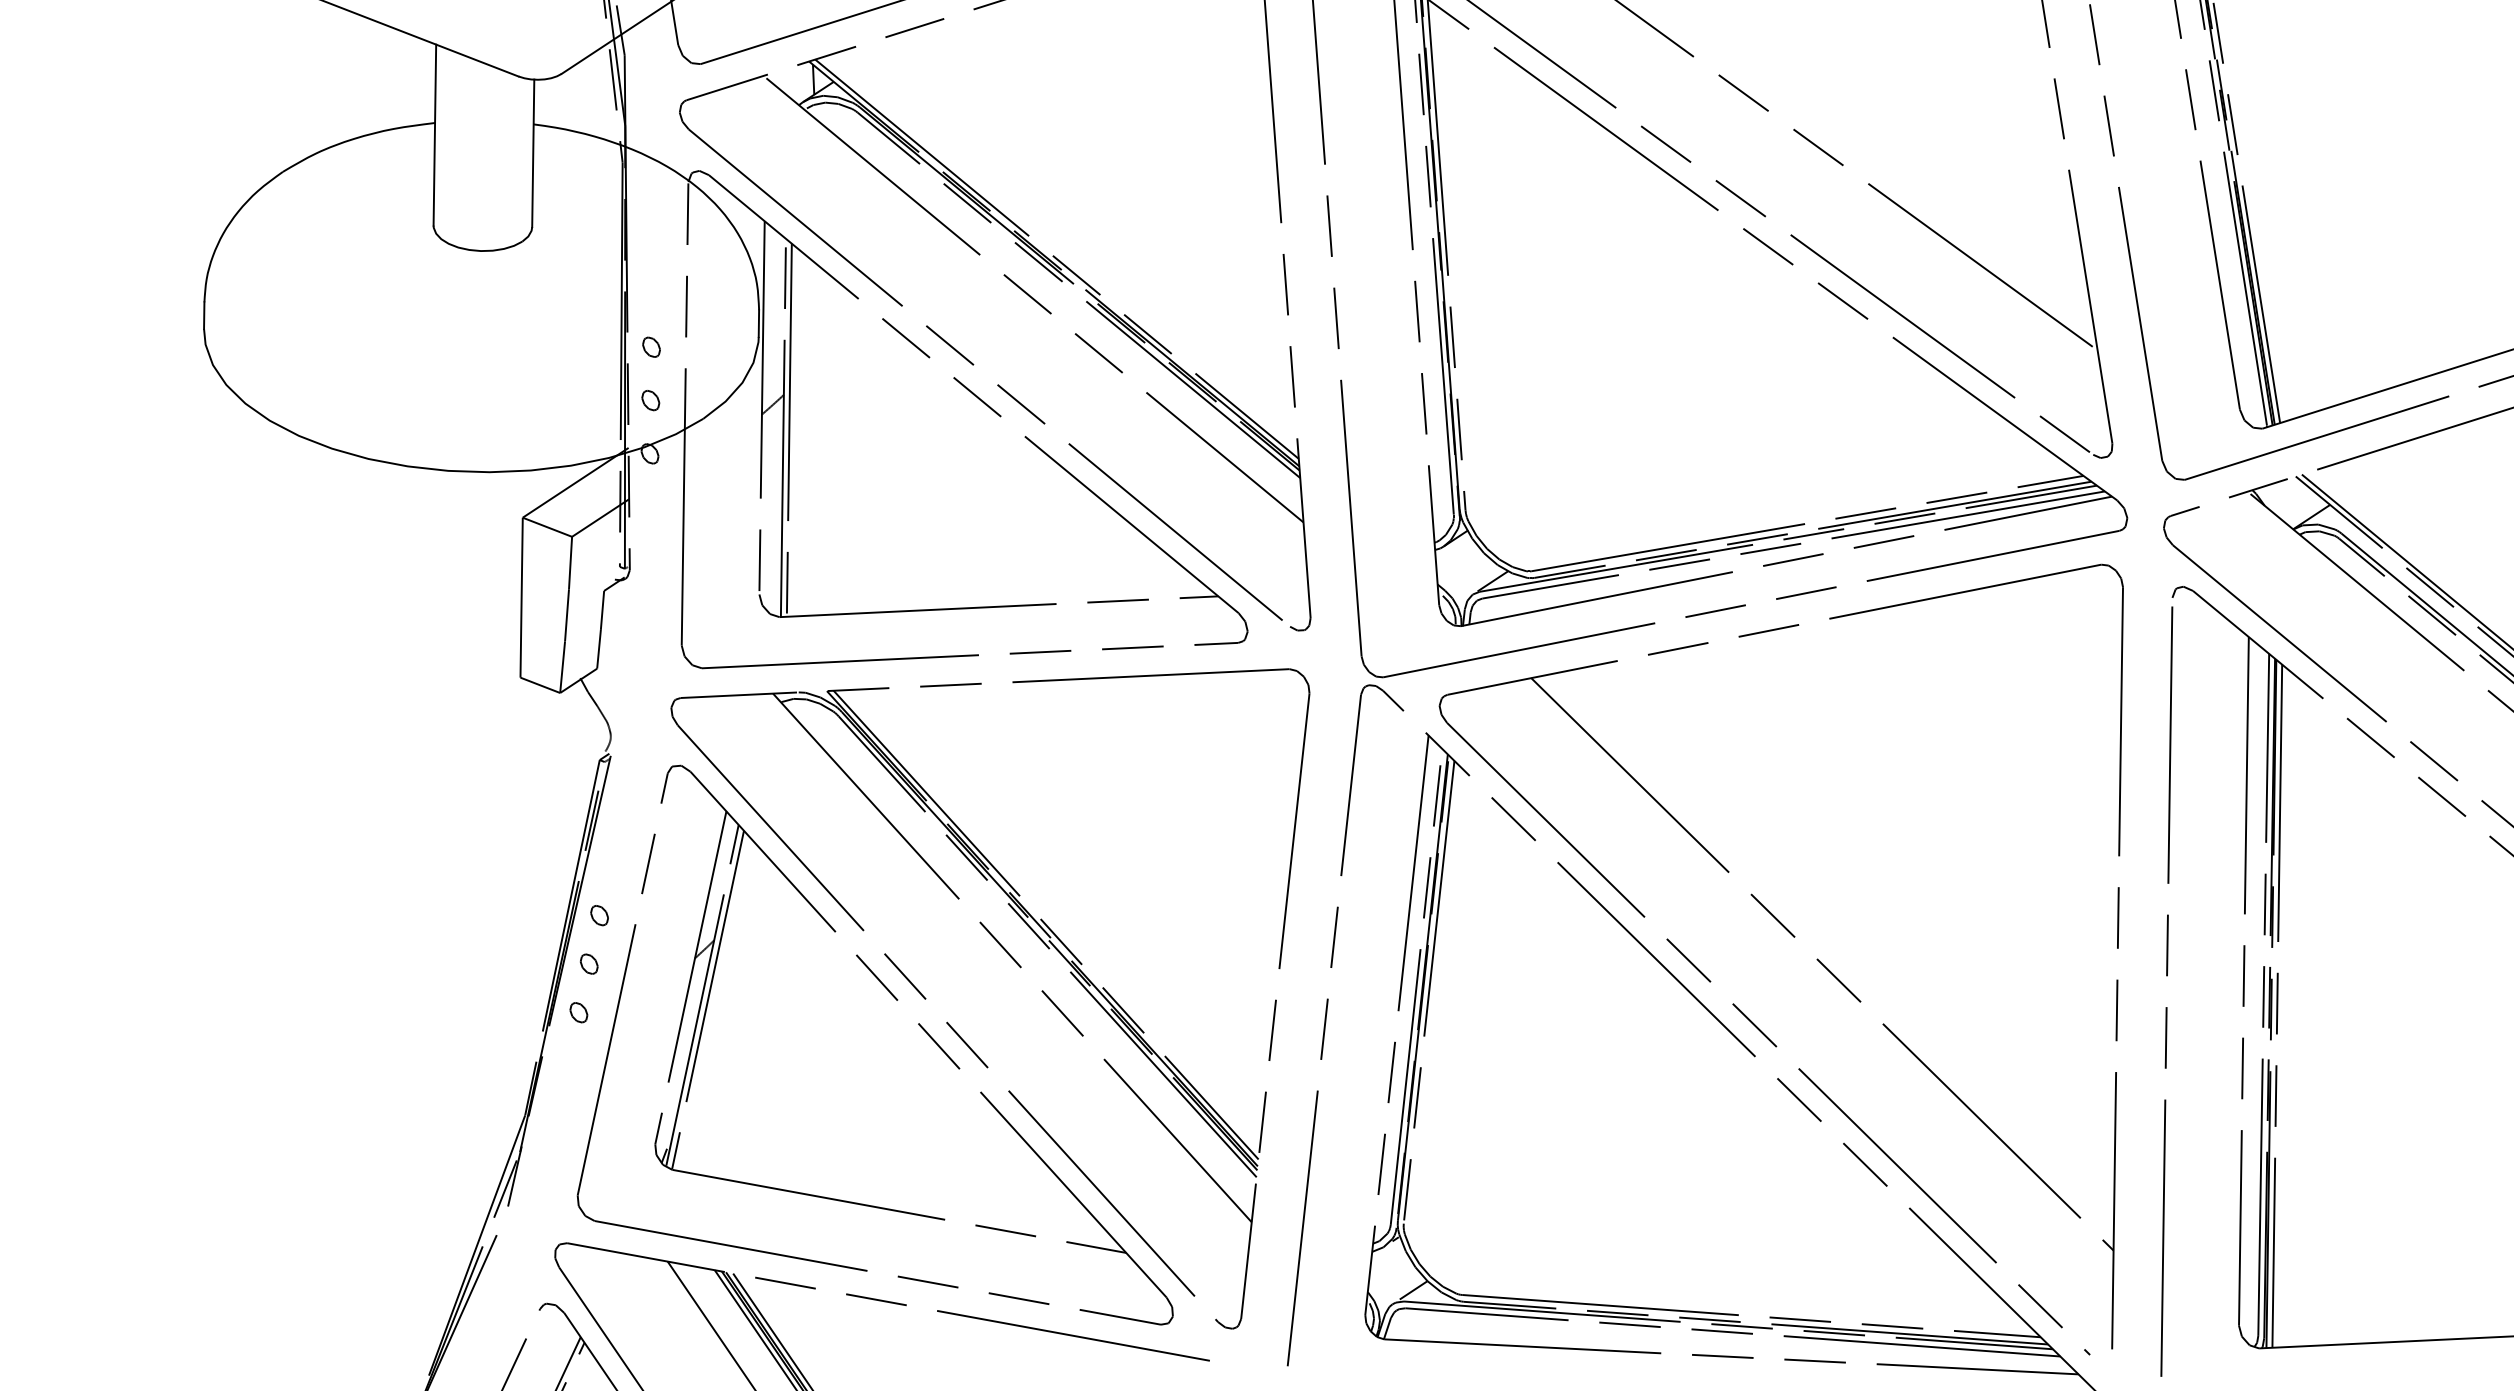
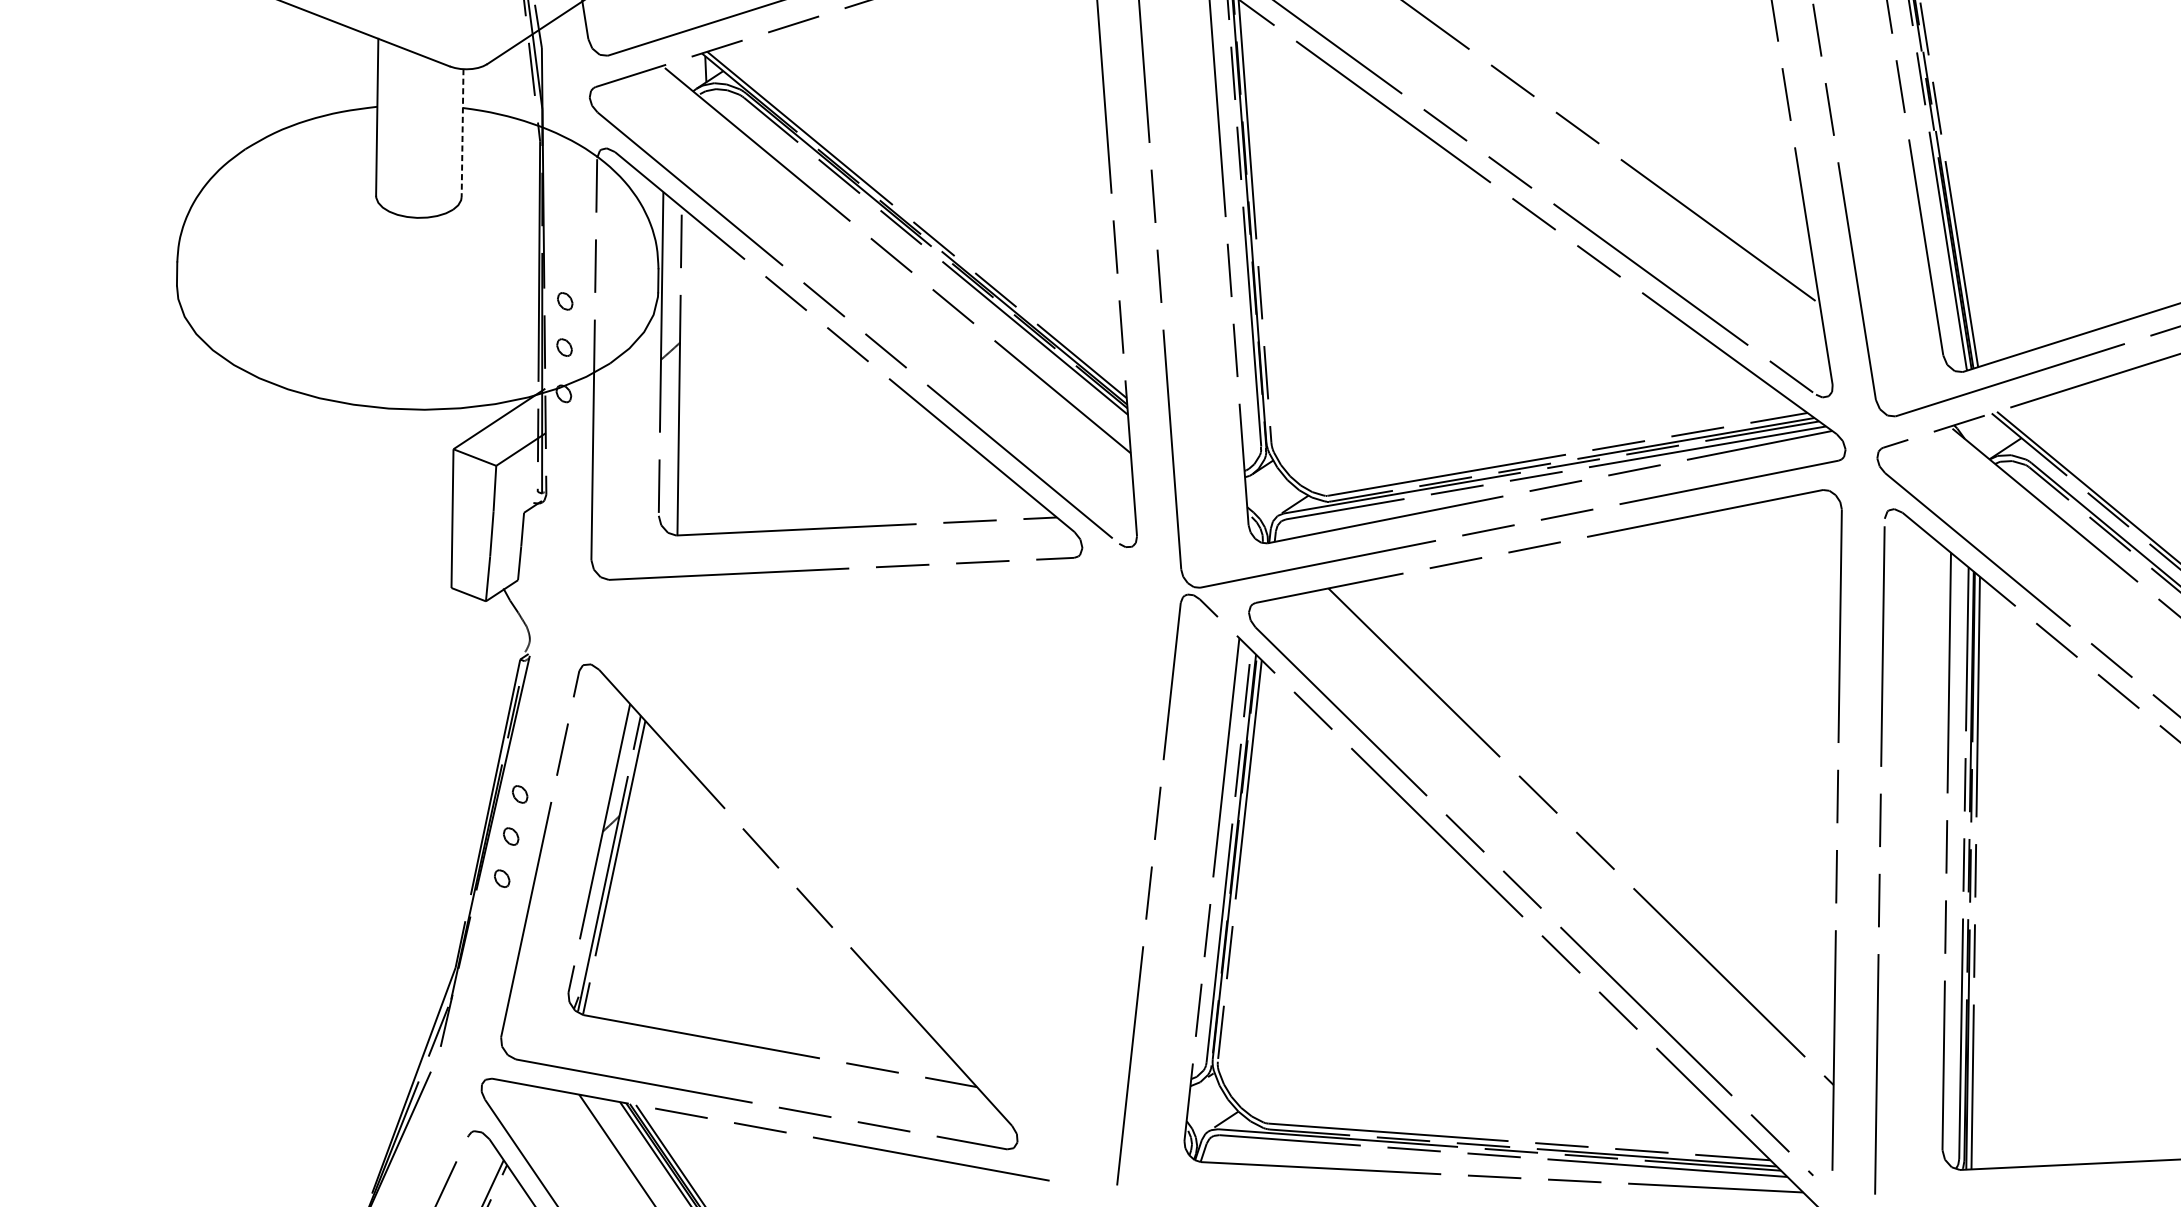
line: (533, 153) -> (462, 133), solid -> dashed
line: (788, 430) -> (684, 373), removed
part: (1020, 968) -> (885, 840), removed

